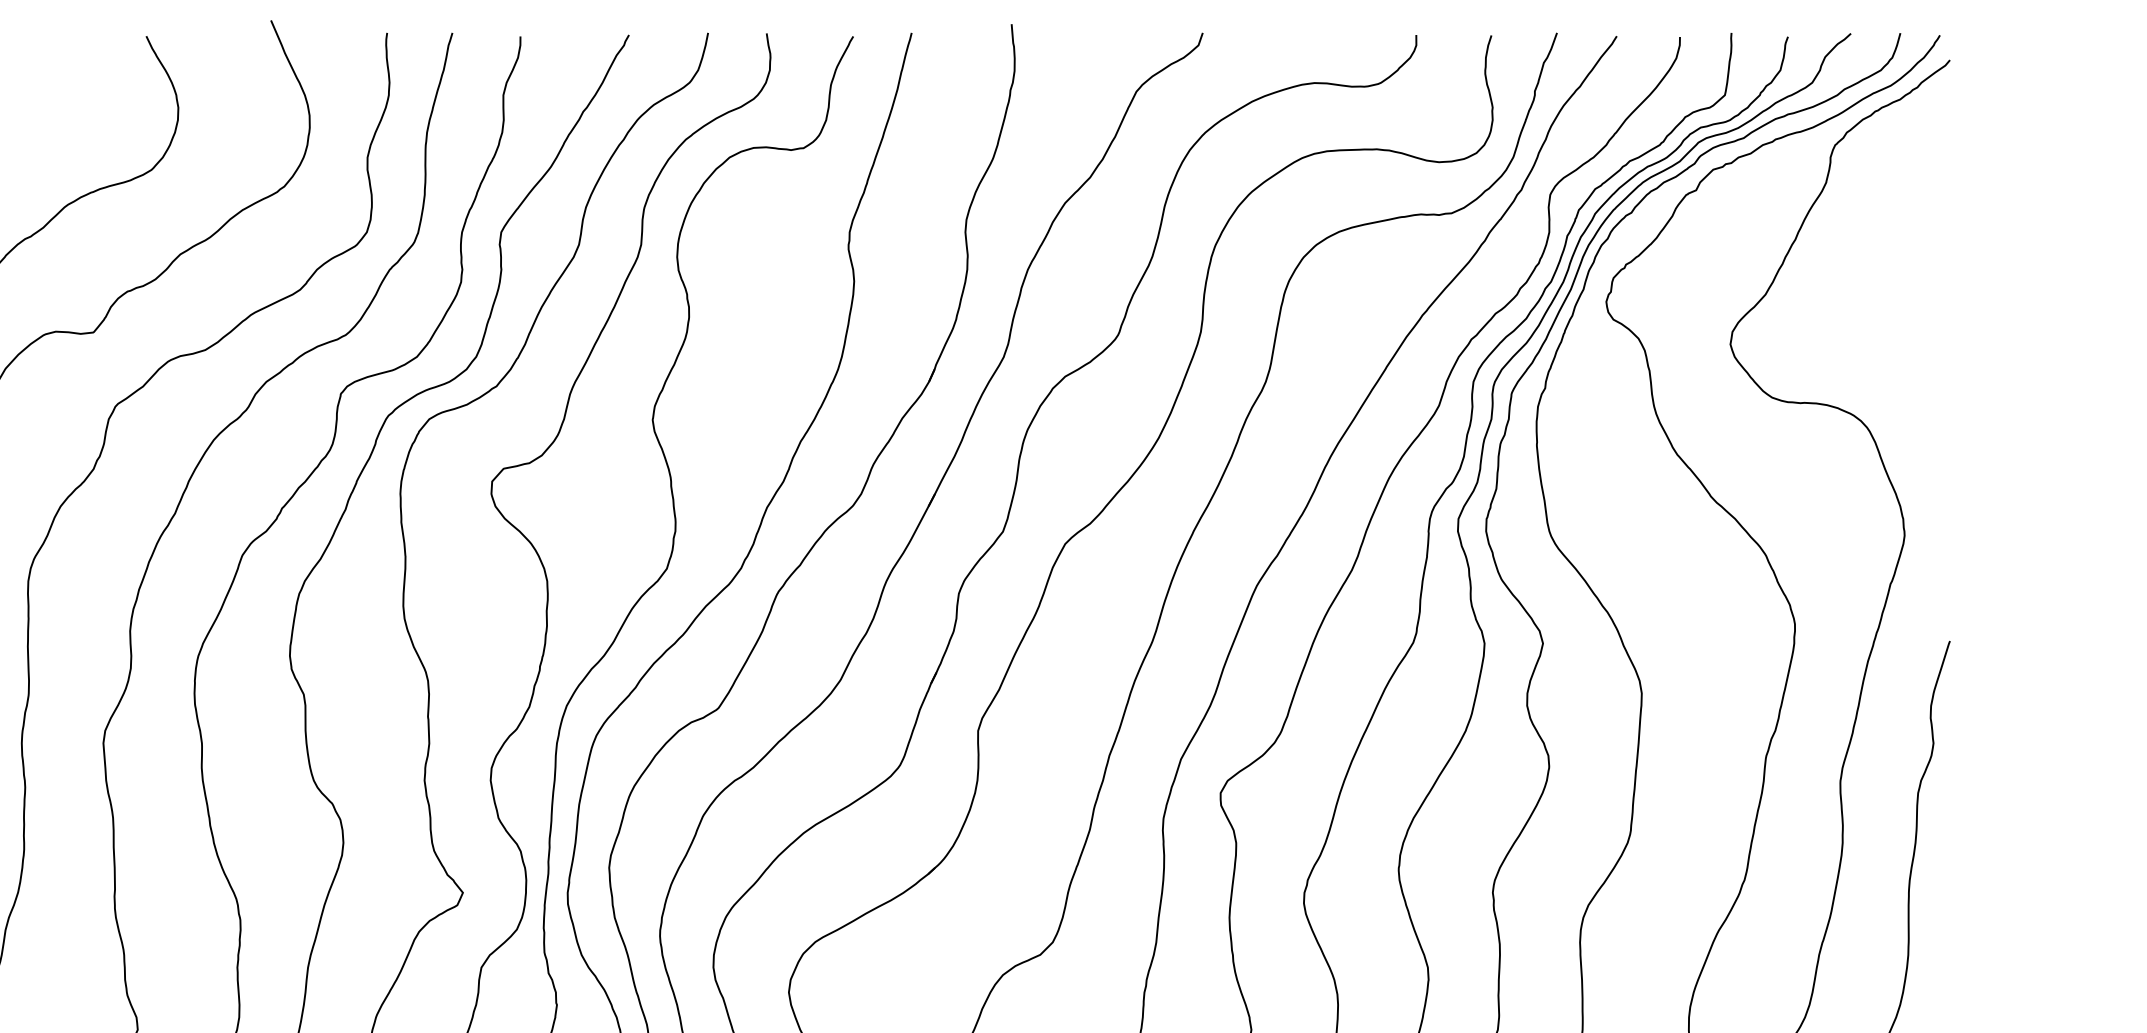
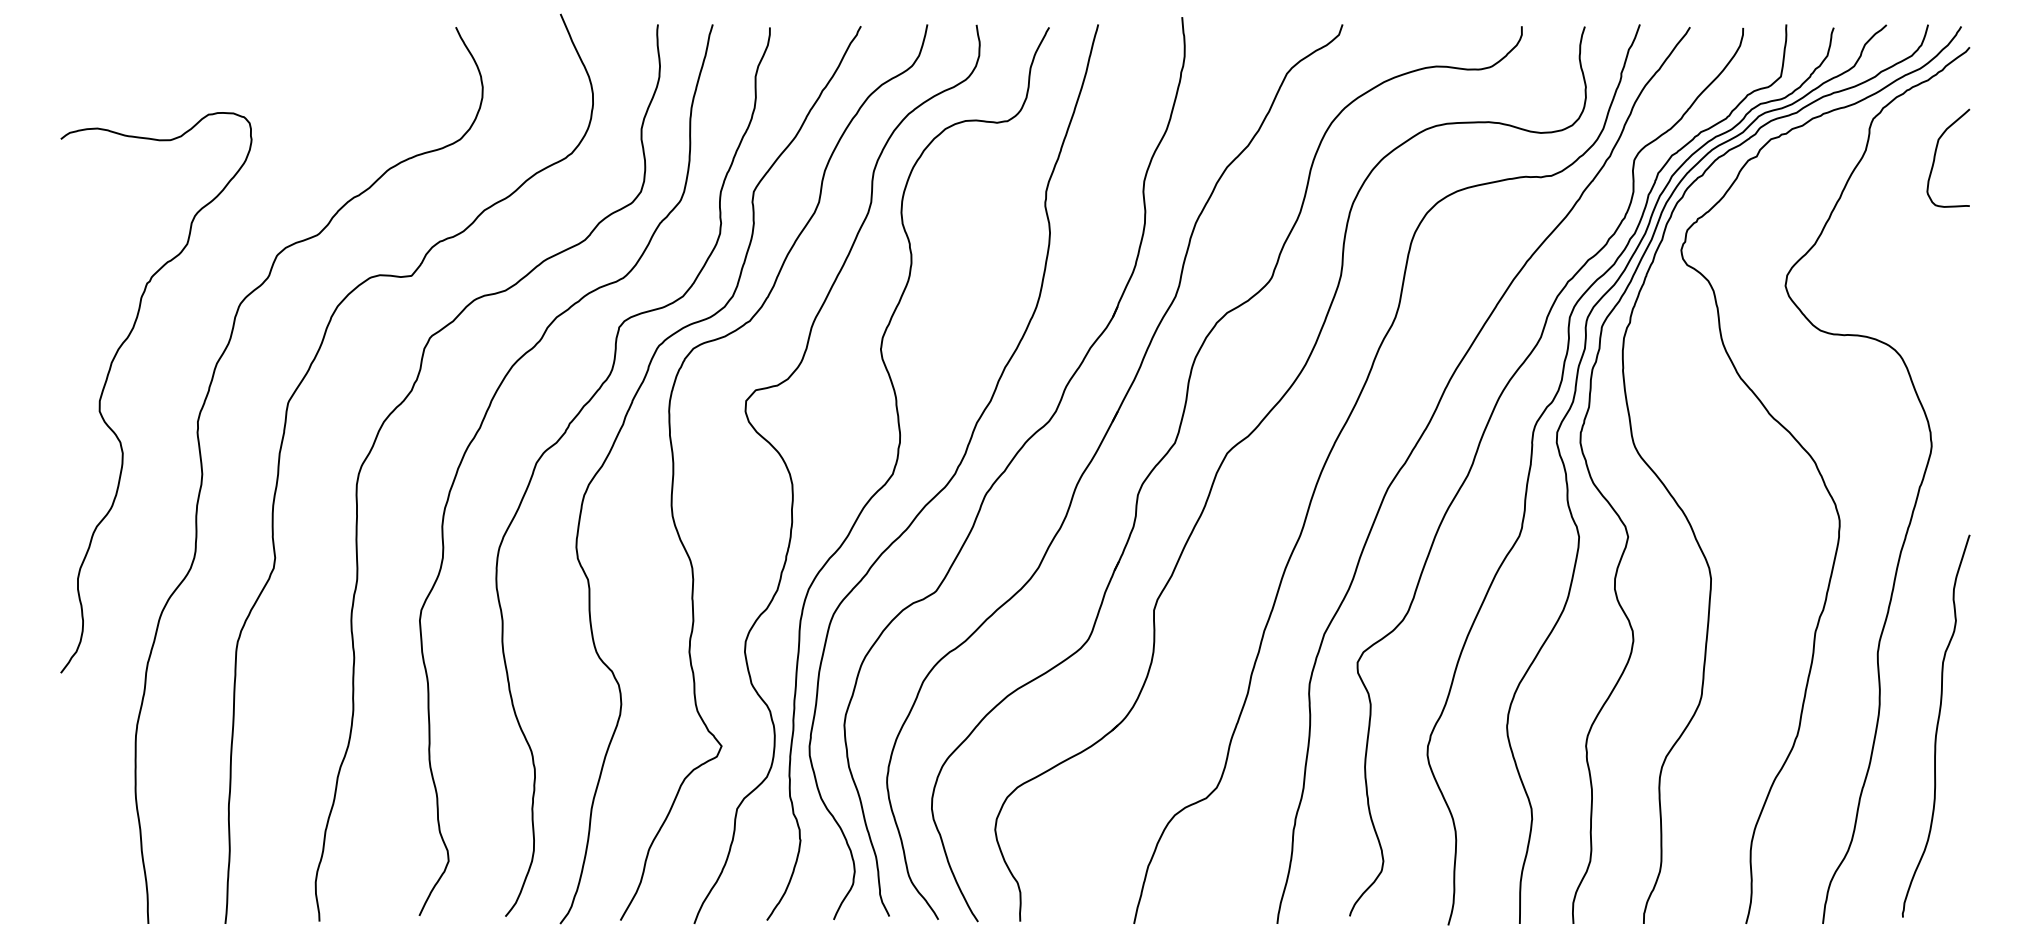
curve: (1910, 186) -> (1936, 153), added

